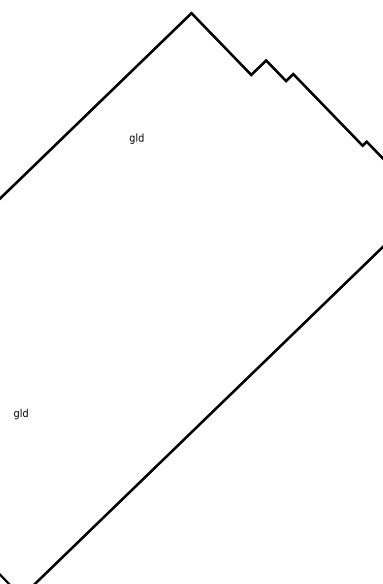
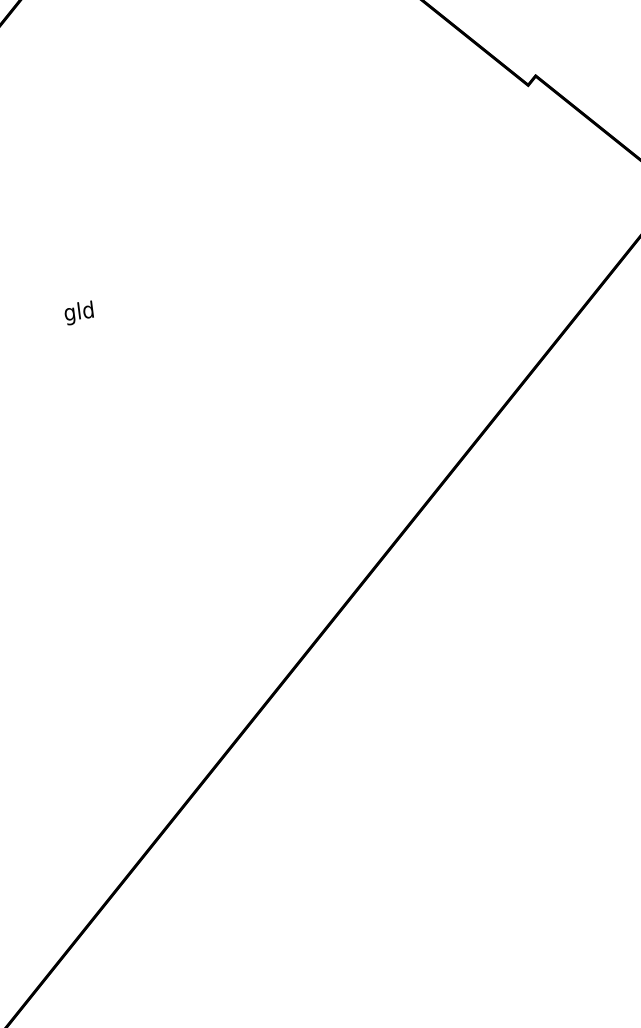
text: (136, 138) -> (78, 312), moved

